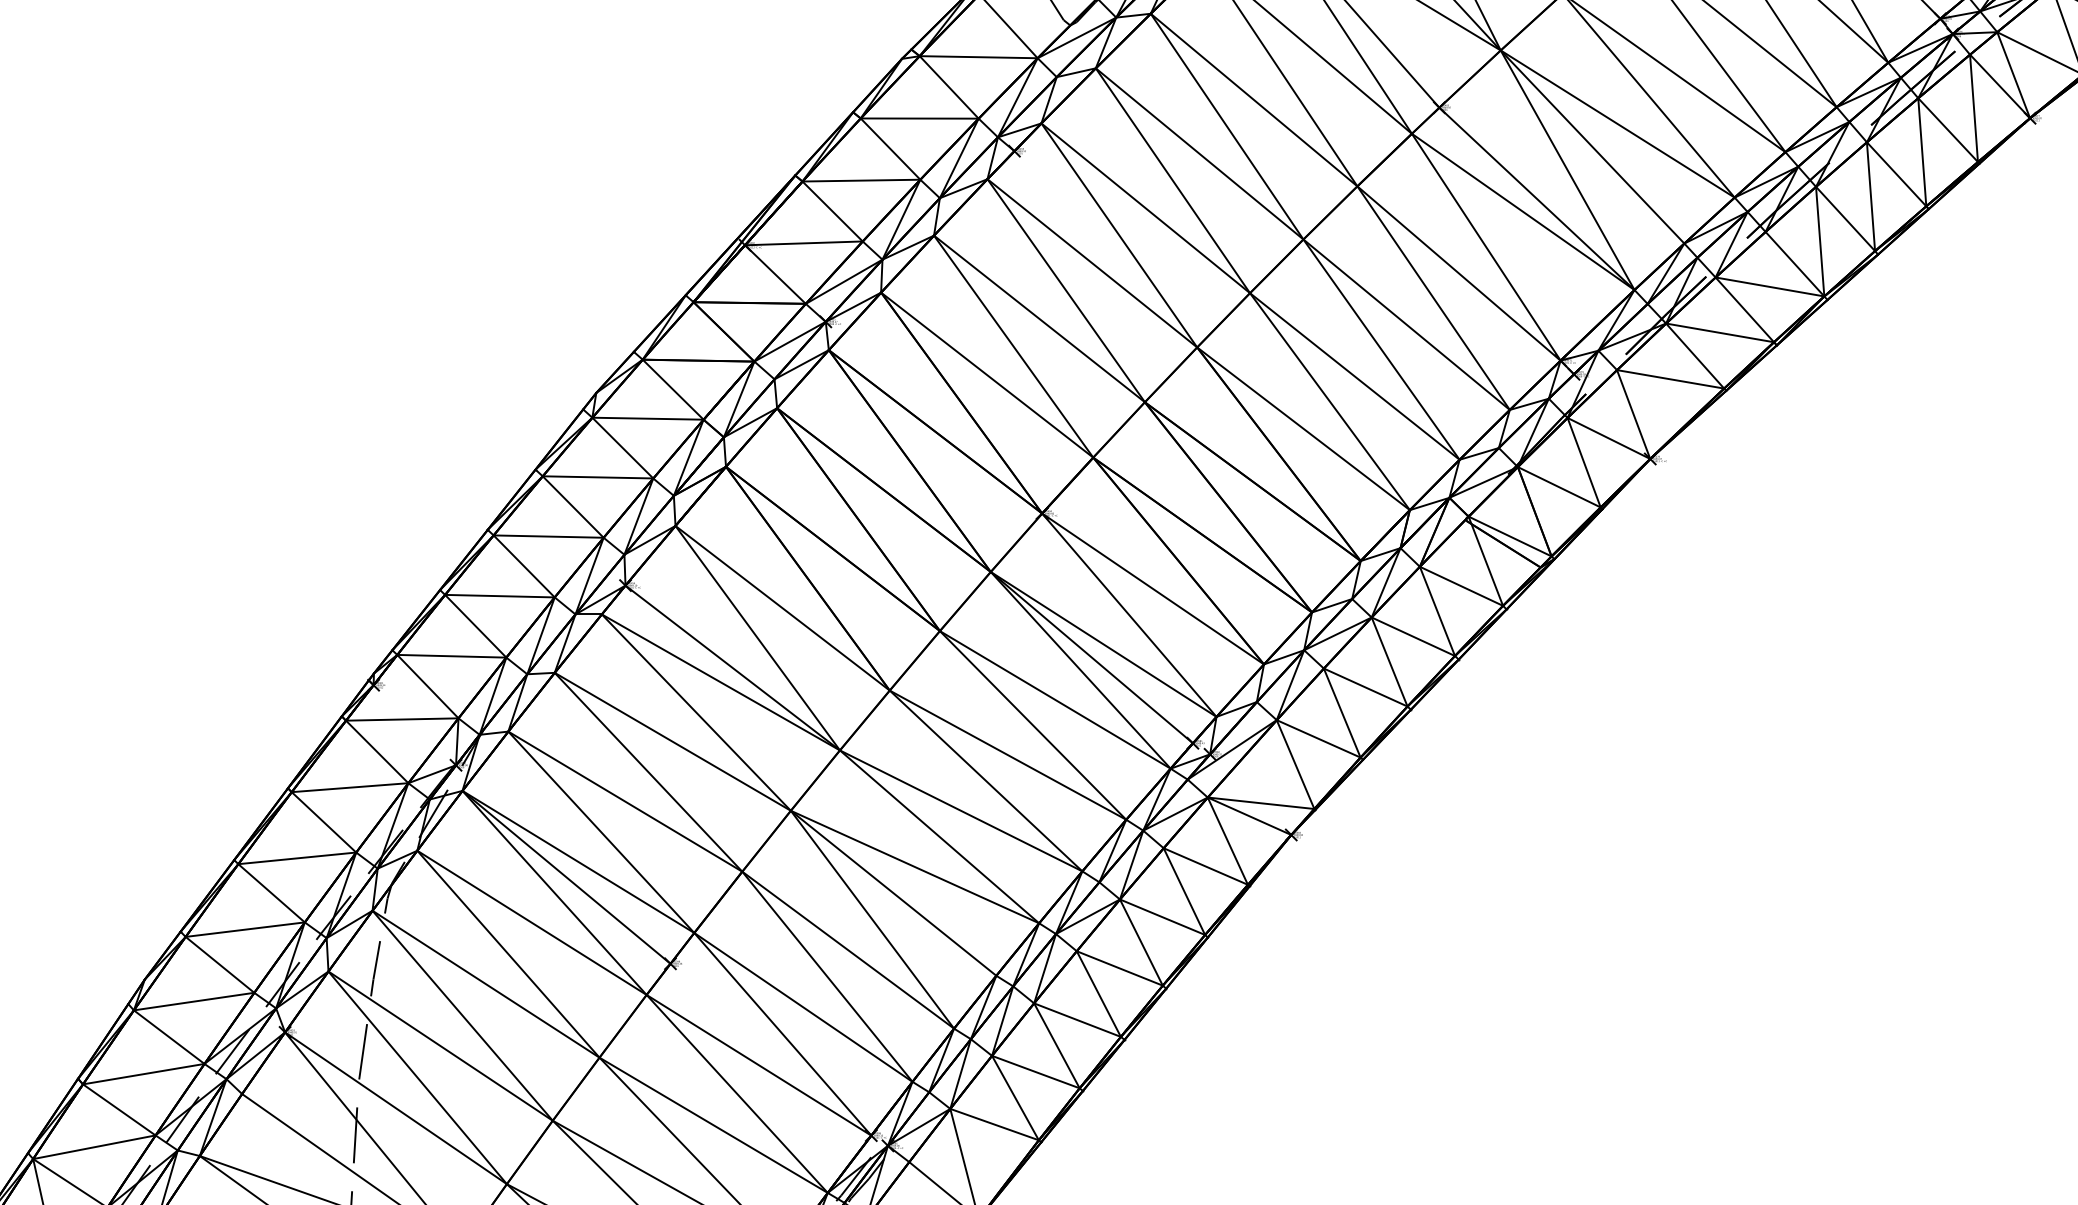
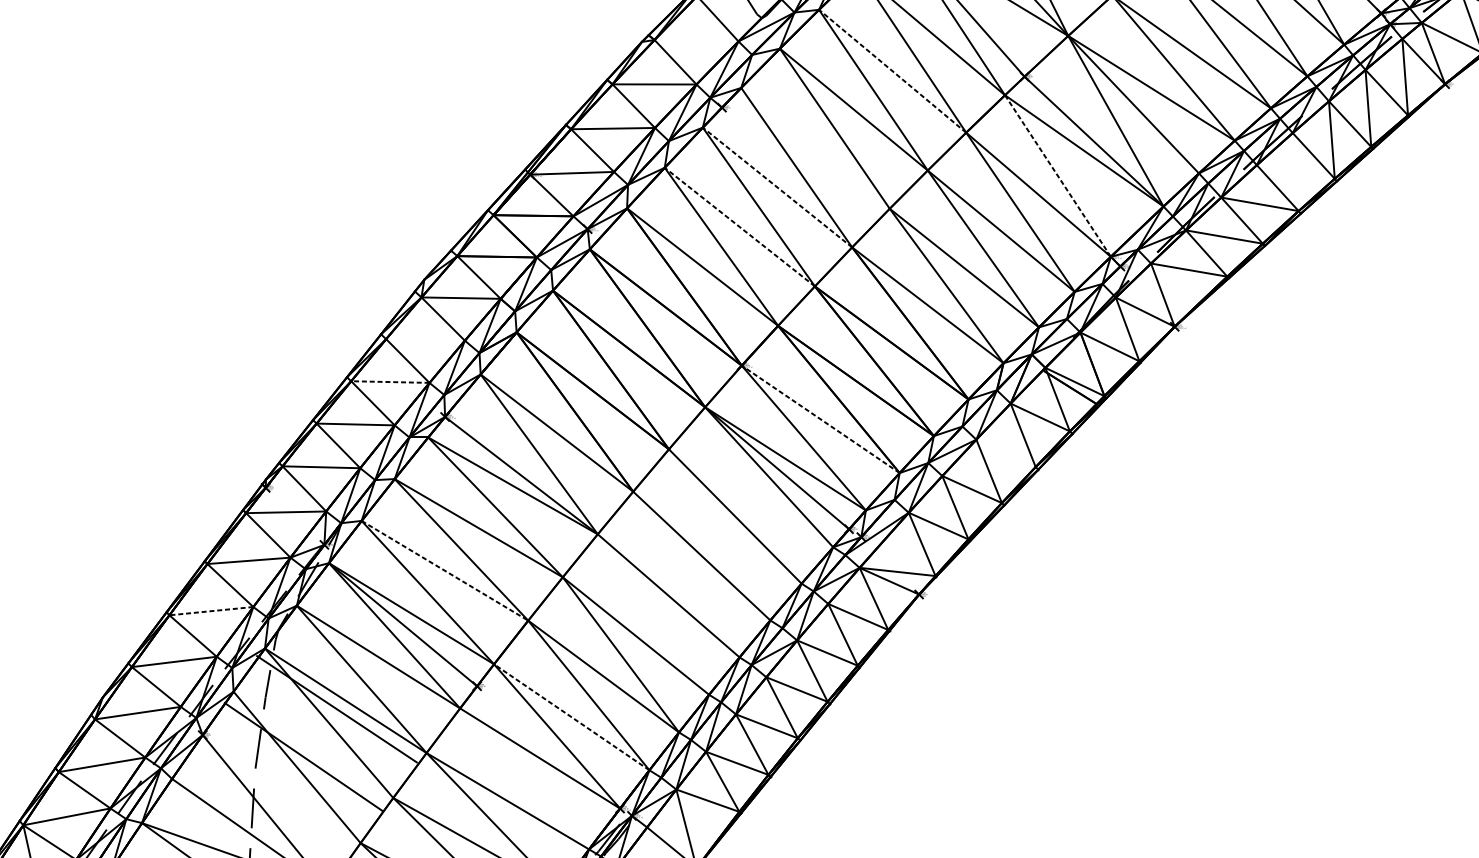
line: (978, 57) -> (696, 40), removed
line: (1254, 100) -> (892, 71), solid -> dashed
line: (1145, 208) -> (815, 148), removed
line: (1820, 241) -> (1295, 171), removed
line: (1486, 247) -> (1058, 176), solid -> dashed
line: (1091, 263) -> (776, 187), solid -> dashed
line: (1039, 318) -> (739, 226), solid -> dashed
line: (597, 477) -> (425, 340), removed
line: (548, 536) -> (390, 382), solid -> dashed
line: (1152, 588) -> (820, 419), solid -> dashed
line: (1413, 636) -> (1006, 453), removed
line: (1054, 699) -> (750, 498), removed
line: (1007, 754) -> (717, 537), removed
line: (625, 801) -> (445, 570), solid -> dashed
line: (960, 810) -> (683, 577), removed
line: (296, 858) -> (210, 611), solid -> dashed
line: (914, 866) -> (650, 616), removed
line: (803, 1007) -> (571, 717), solid -> dashed
line: (440, 1045) -> (336, 708), moved
line: (736, 1093) -> (524, 778), removed
line: (395, 1108) -> (303, 757), moved

